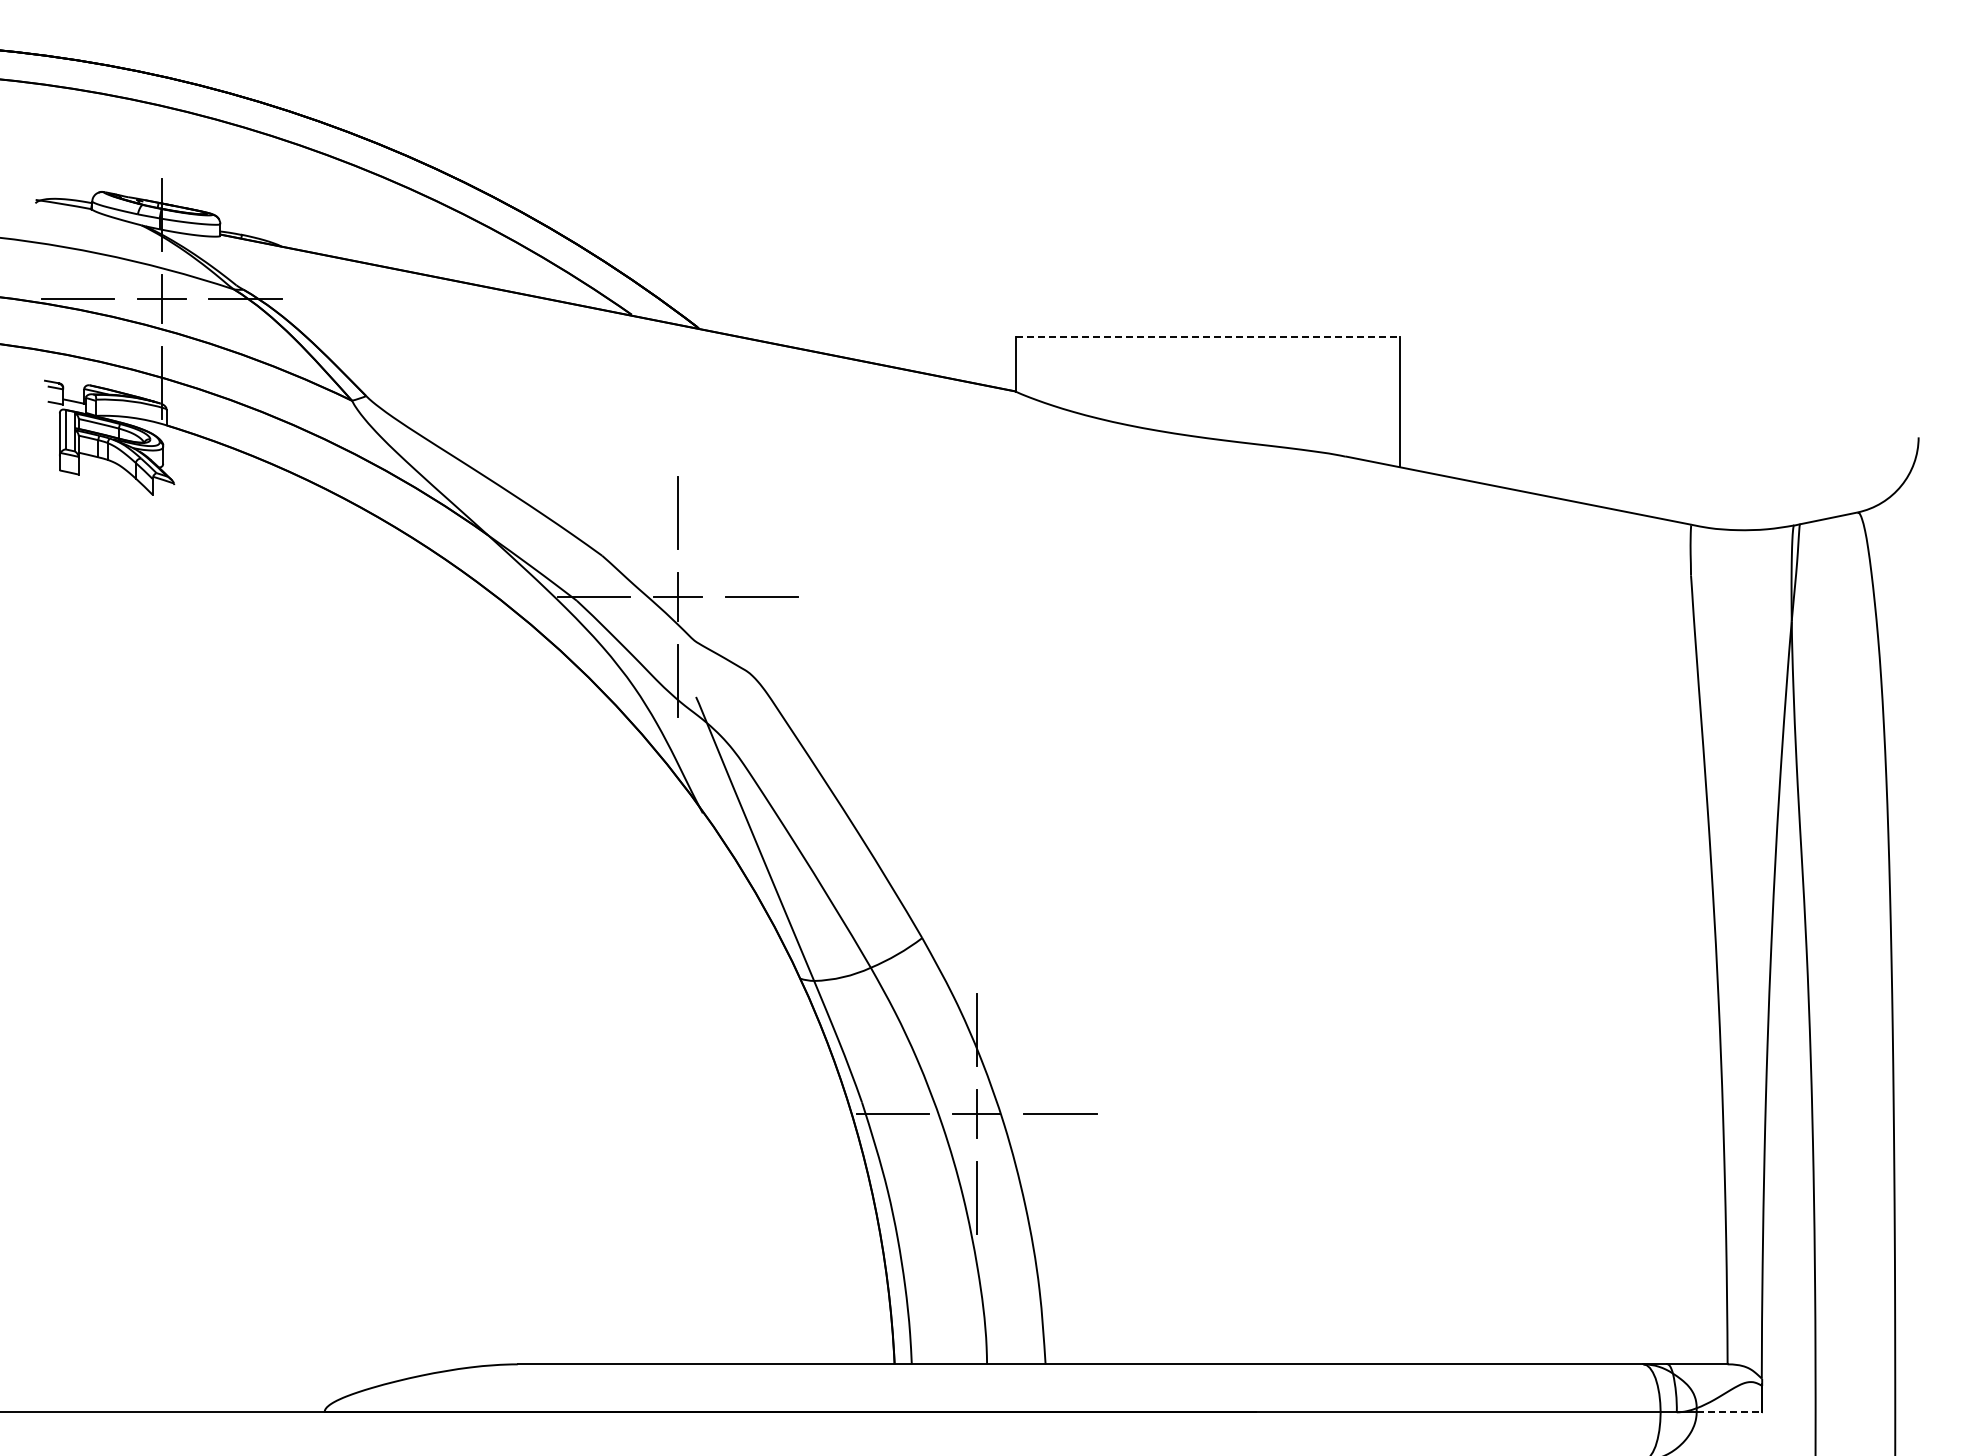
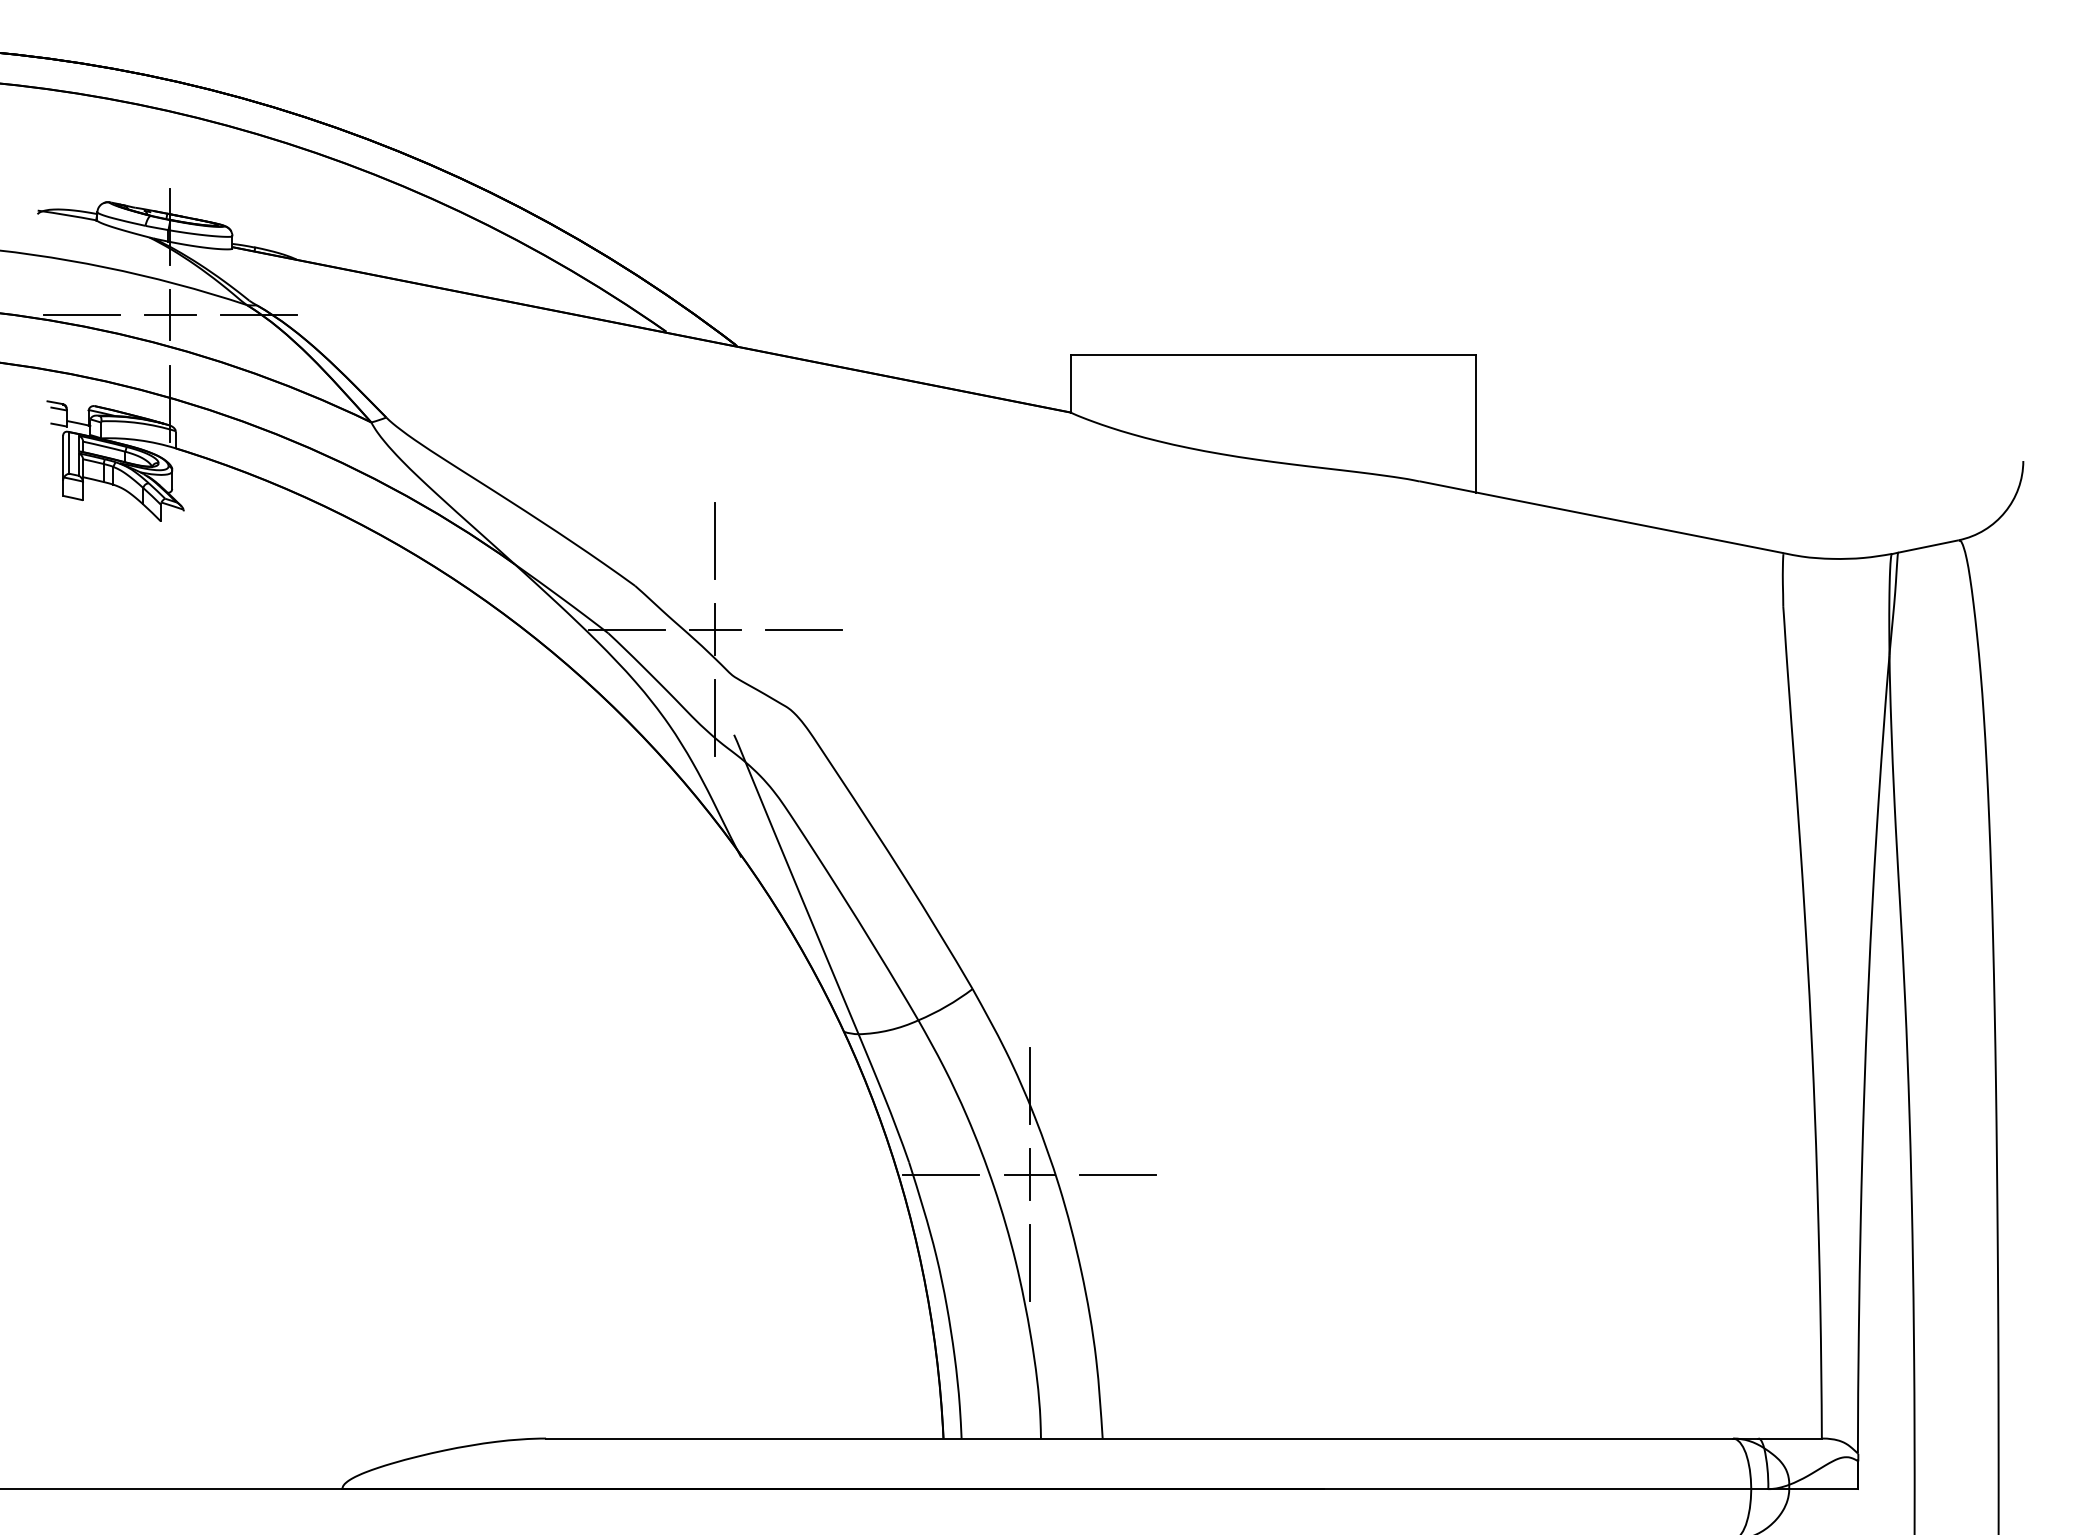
line: (1208, 336) -> (1274, 354), dashed -> solid
line: (1729, 1412) -> (1823, 1489), dashed -> solid

